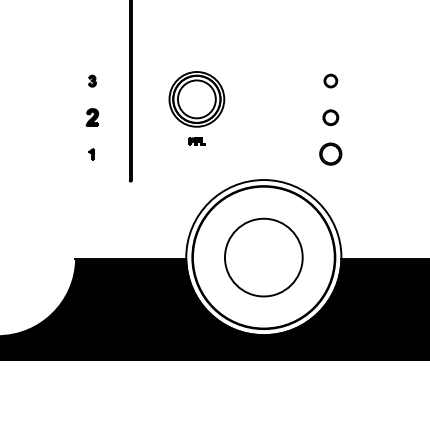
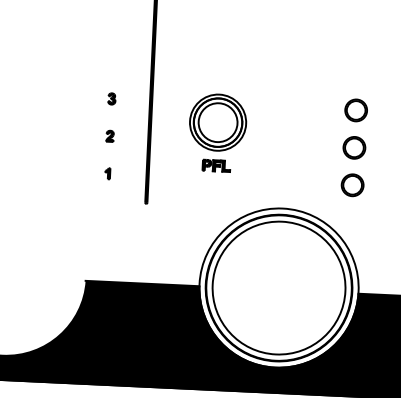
circle: (330, 80) -> (355, 109), size x1.67
part: (91, 117) -> (109, 136), size x0.62
part: (330, 117) -> (354, 147), size x1.43
part: (197, 141) -> (216, 165), size x1.67
circle: (263, 257) -> (278, 287), size x1.67

